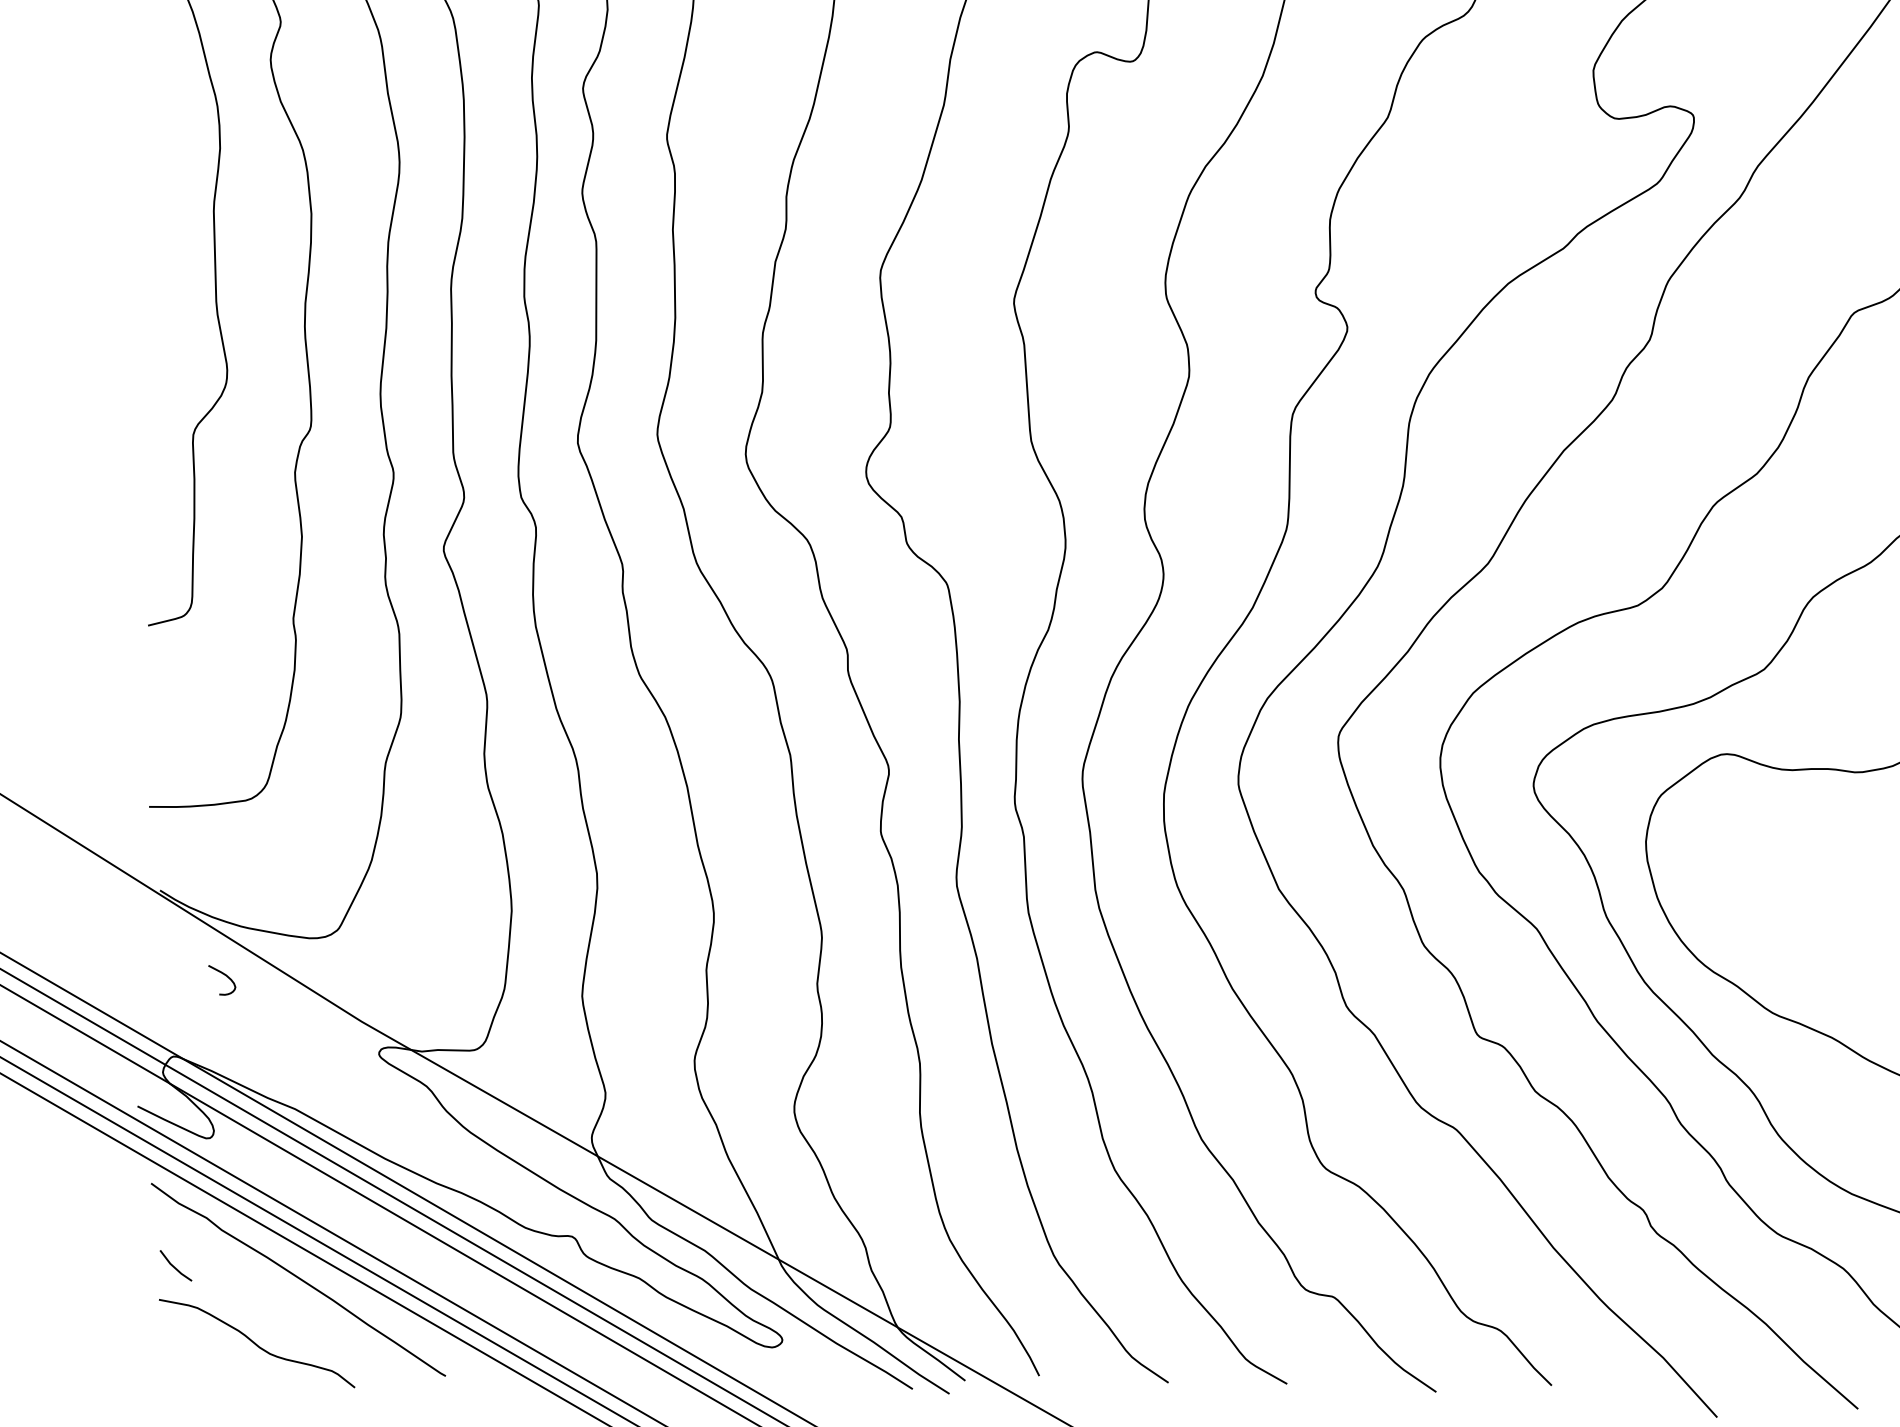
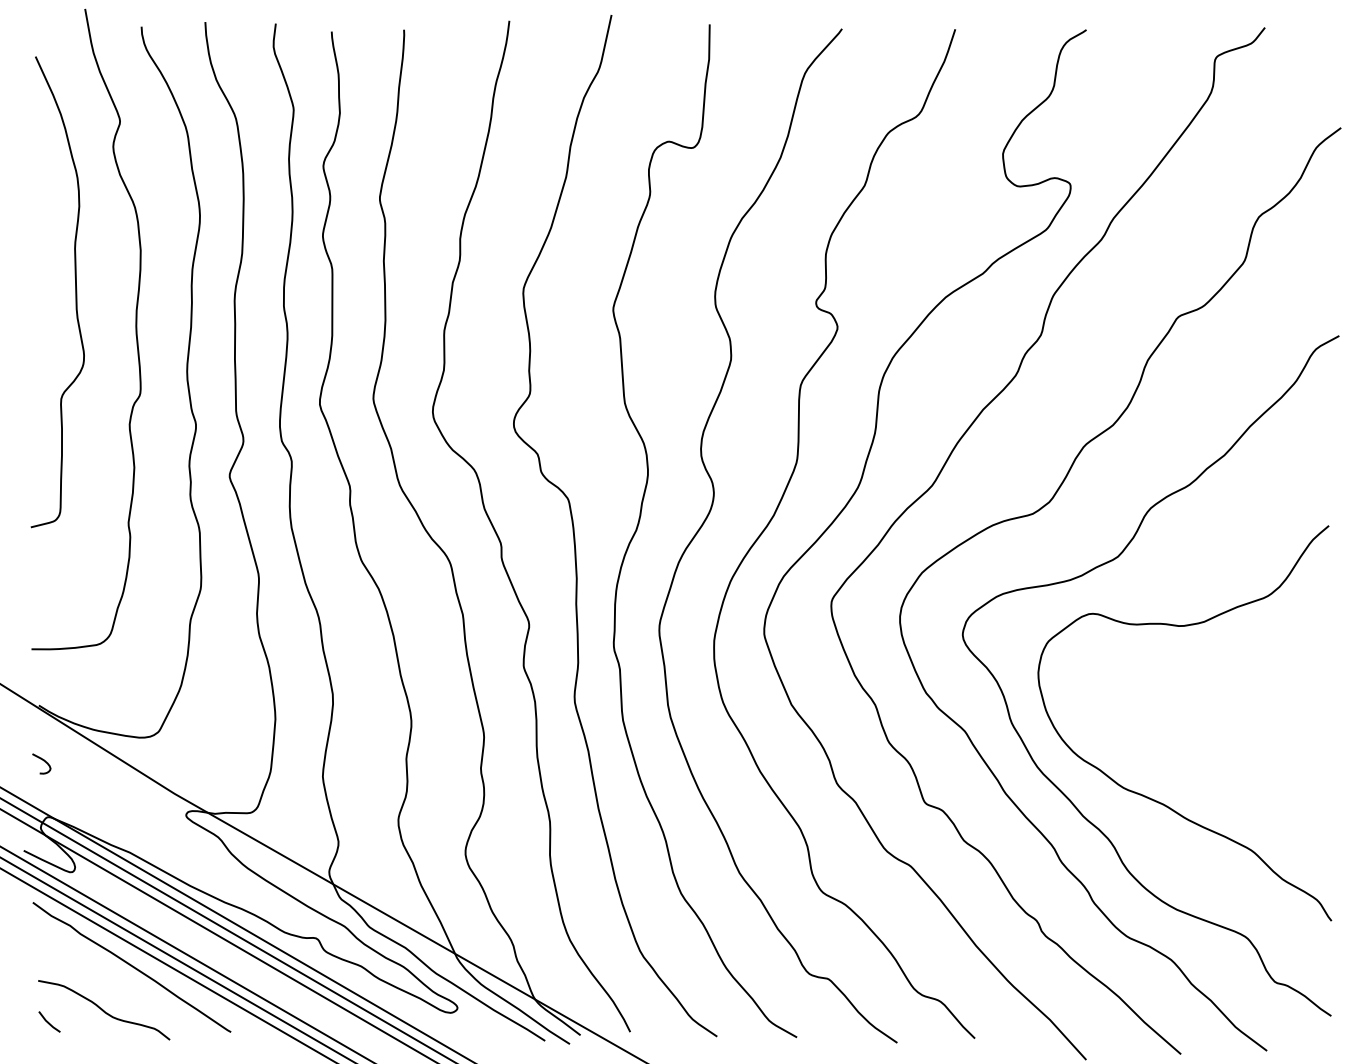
curve: (224, 976) -> (43, 761), moved
line: (174, 1265) -> (48, 1021), moved

